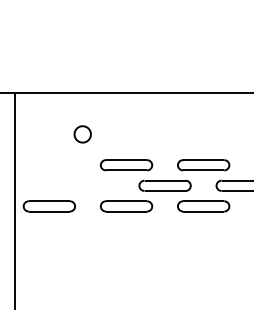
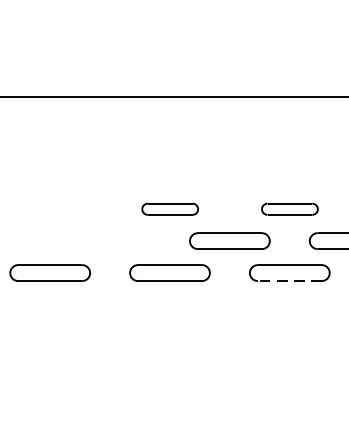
part: (82, 134) -> (101, 161), removed
part: (126, 165) -> (169, 209), size x0.7
part: (203, 165) -> (289, 209), size x0.7
line: (203, 211) -> (289, 280), solid -> dashed

